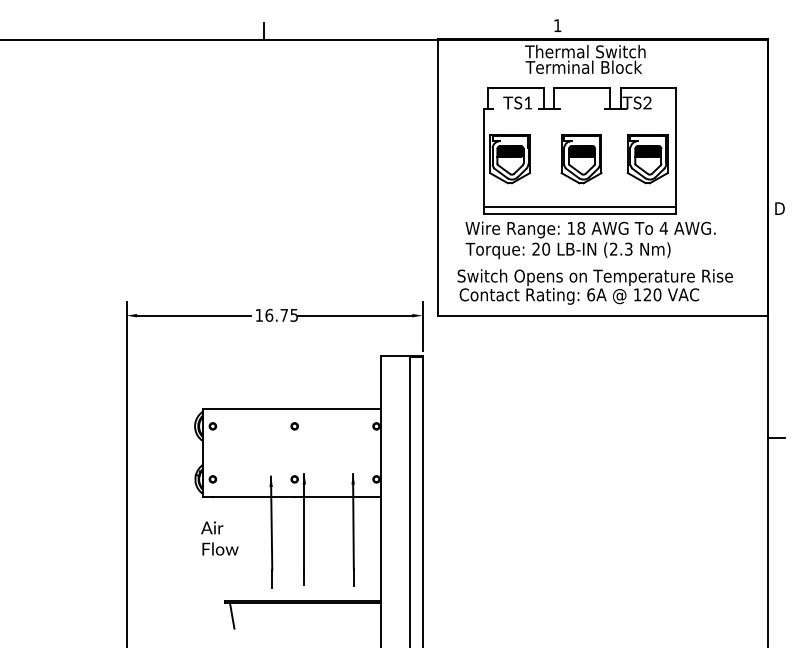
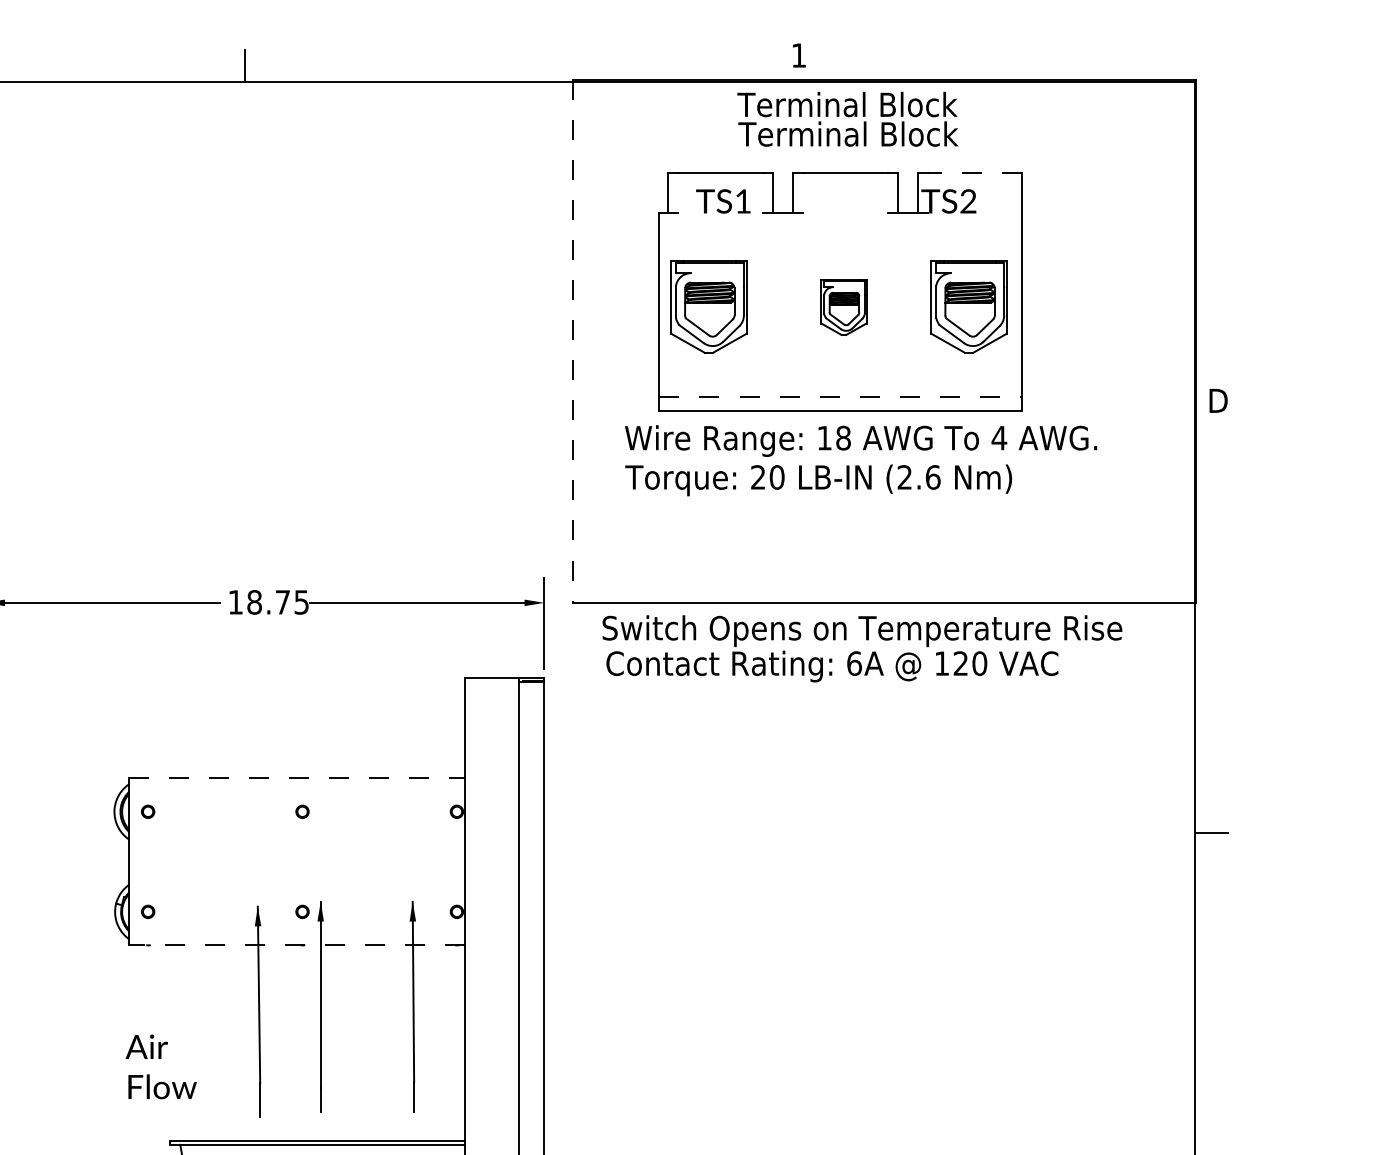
text: (590, 51) -> (860, 104), Thermal Switch -> Terminal Block
line: (650, 87) -> (974, 172), solid -> dashed
part: (581, 159) -> (843, 308), size x0.6
line: (437, 177) -> (572, 342), solid -> dashed
line: (579, 206) -> (840, 396), solid -> dashed
text: (628, 248) -> (932, 476), (2.3 -> (2.6
text: (594, 286) -> (860, 647), moved
text: (269, 314) -> (254, 600), 16.75 -> 18.75
line: (292, 408) -> (298, 778), solid -> dashed
line: (291, 497) -> (296, 946), solid -> dashed
text: (219, 538) -> (160, 1066), moved

